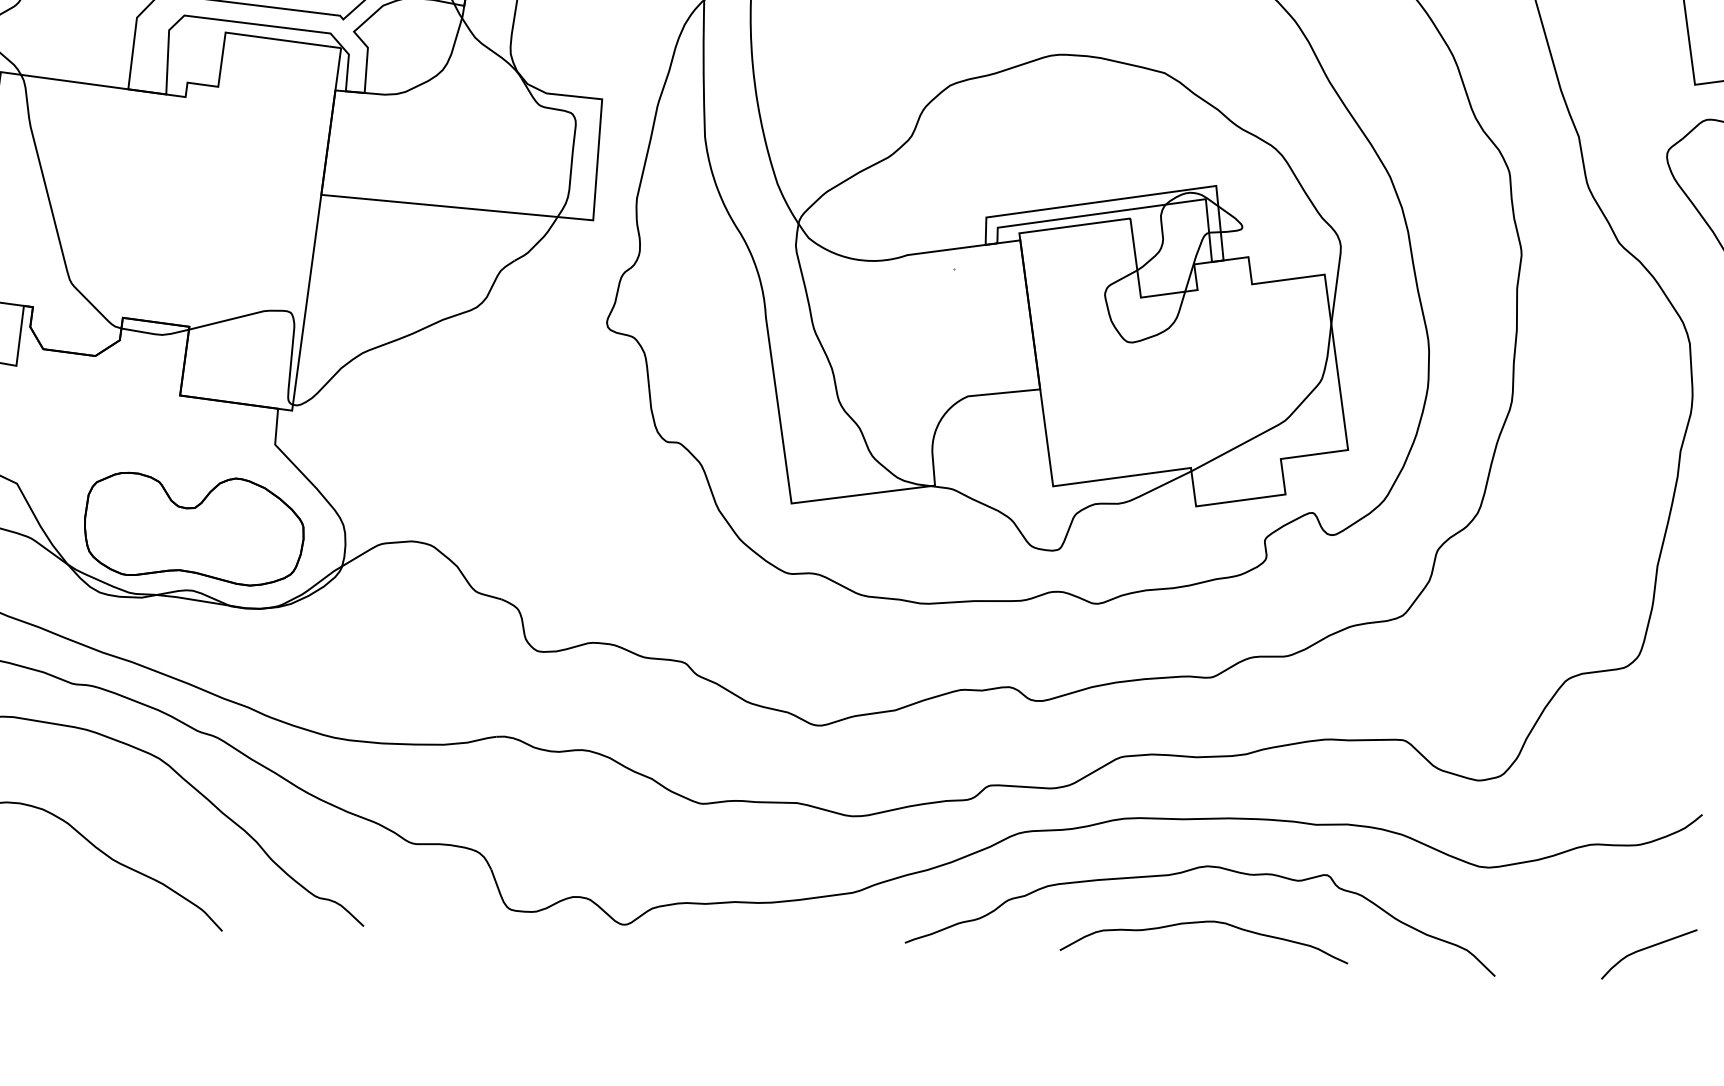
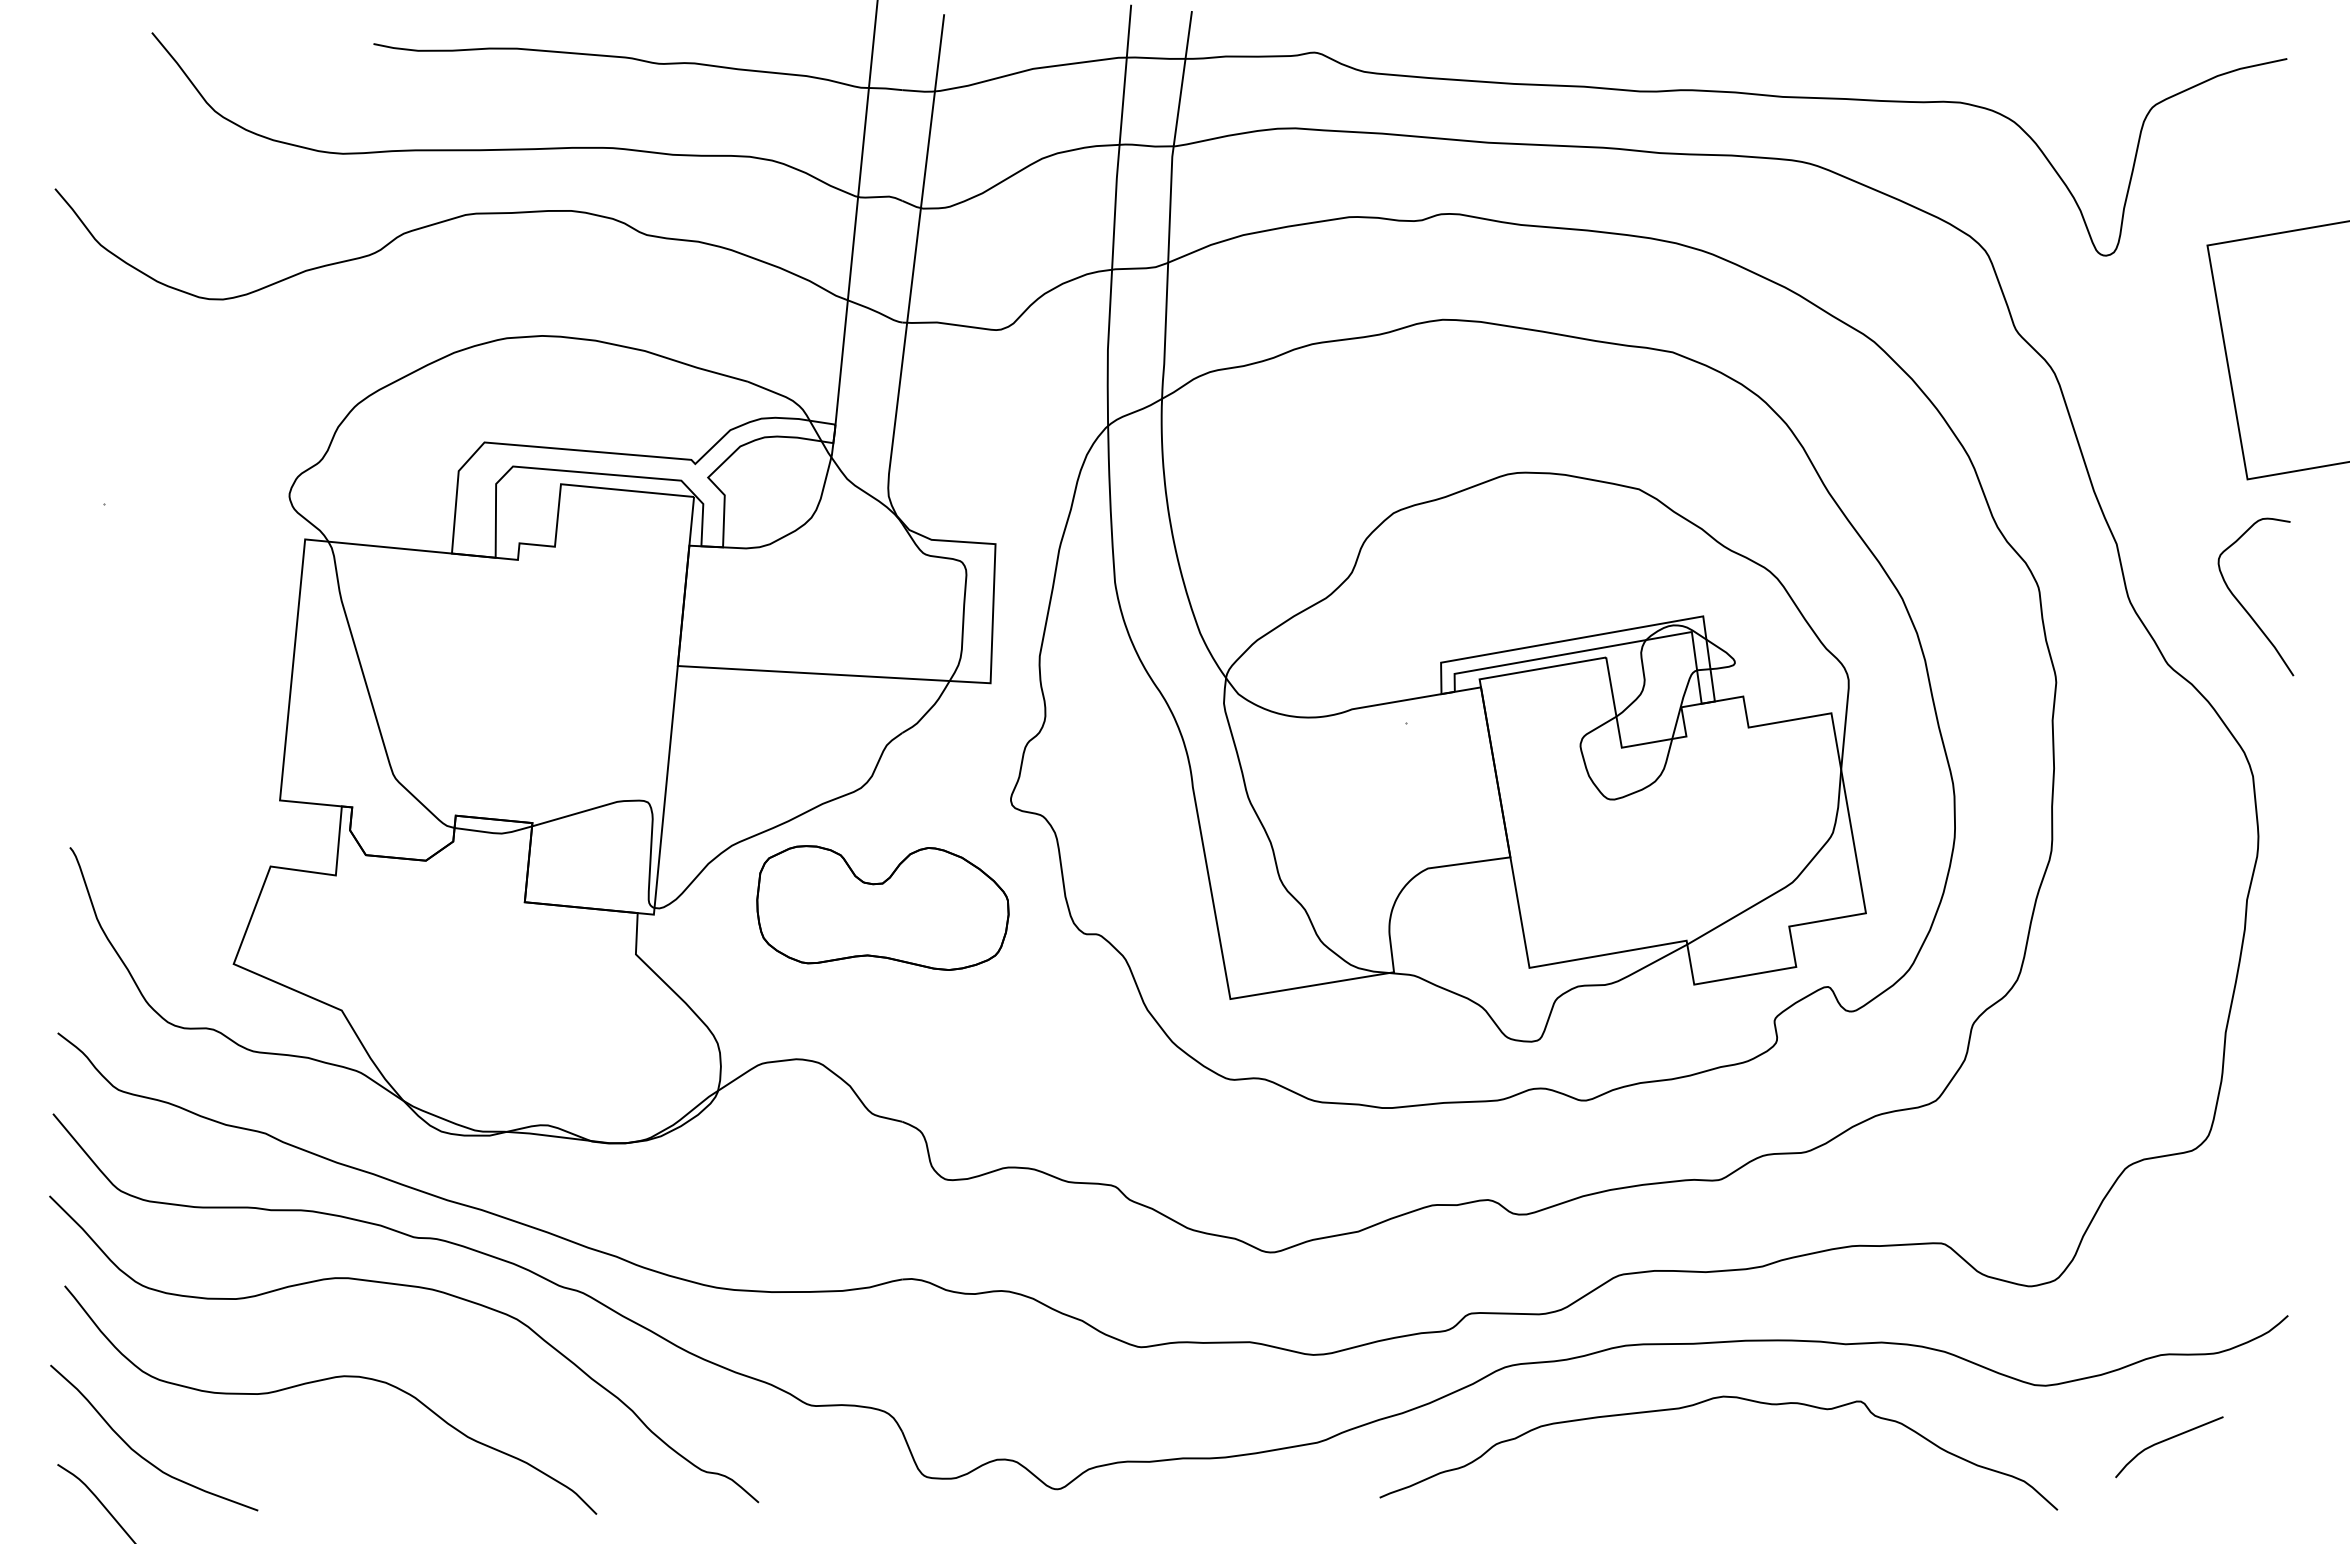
part: (193, 528) -> (882, 907), moved
curve: (1204, 922) -> (1722, 1461), removed
curve: (1646, 949) -> (2165, 1441), moved

